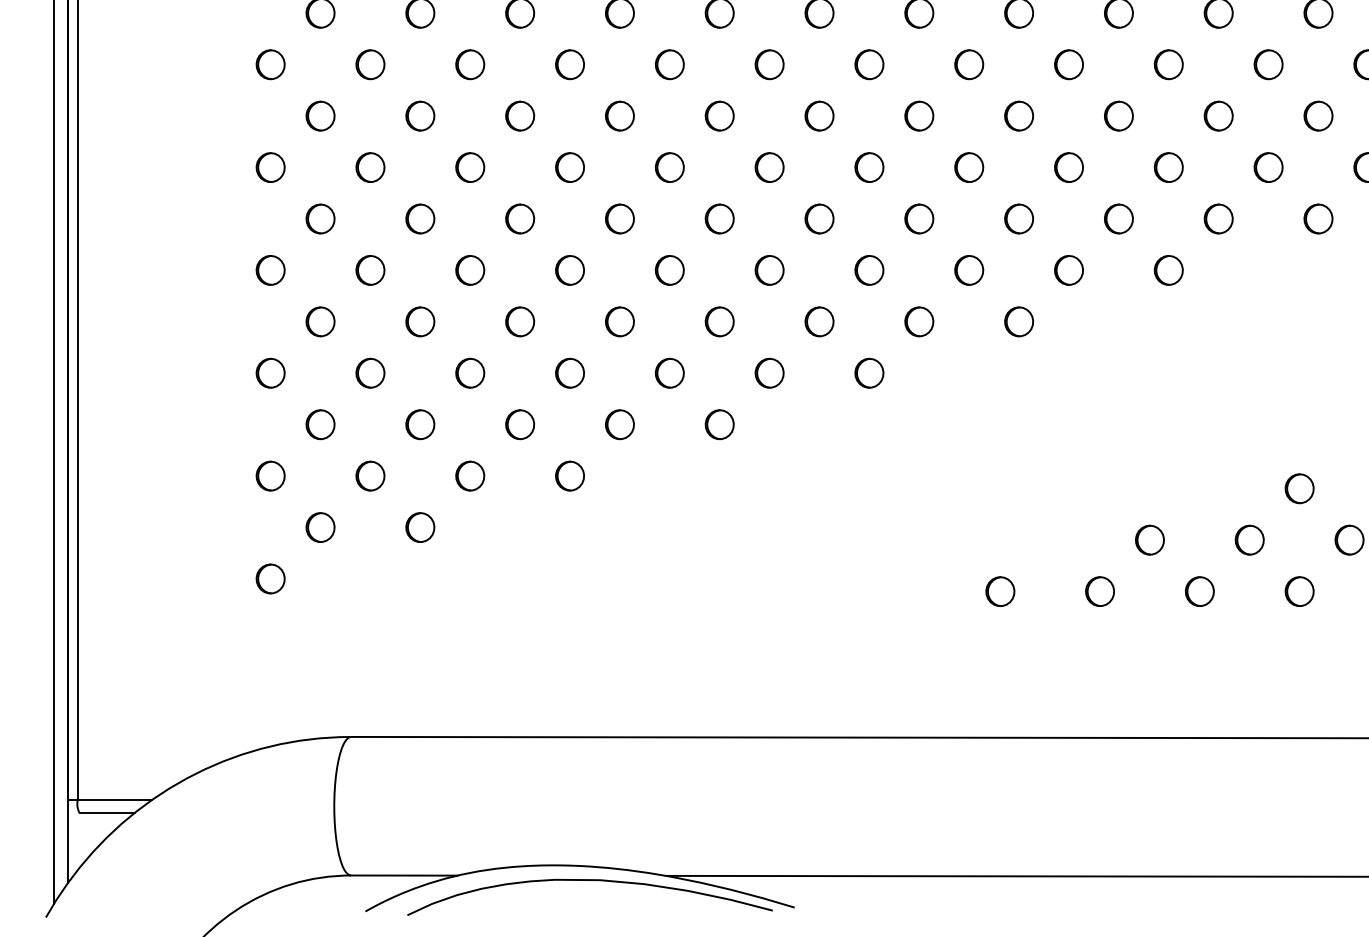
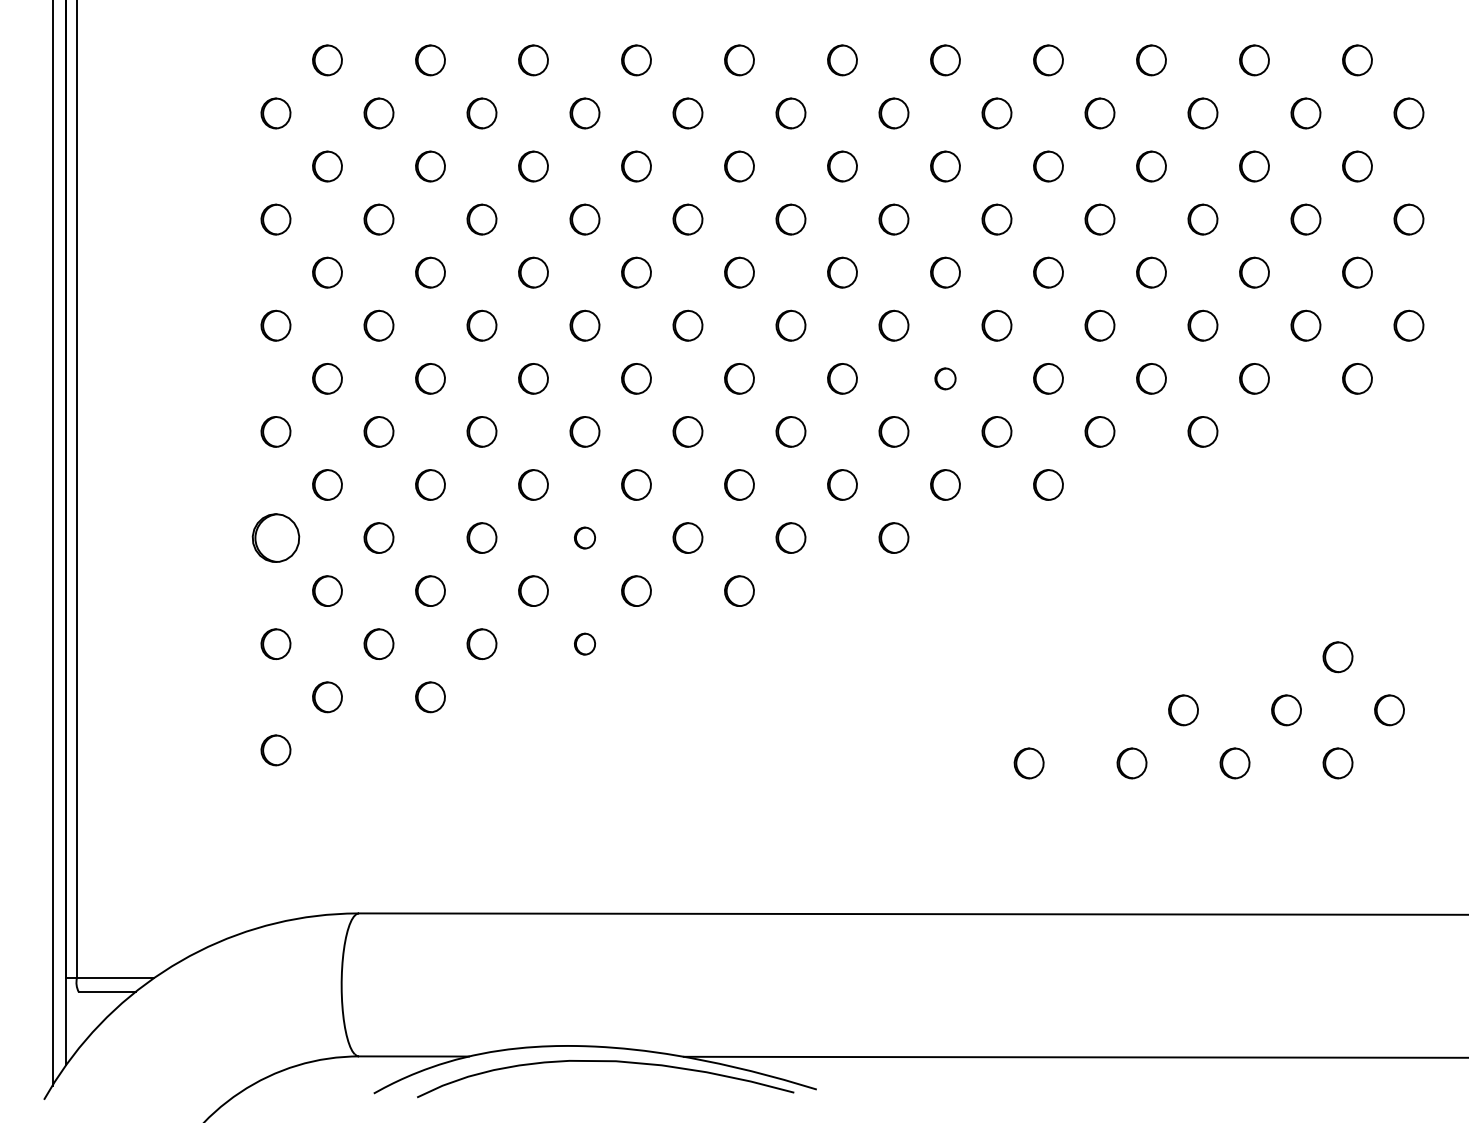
part: (919, 218) -> (945, 378), size x0.7
part: (270, 372) -> (275, 537), size x1.6
part: (569, 372) -> (584, 537), size x0.7
part: (569, 475) -> (584, 643), size x0.7

